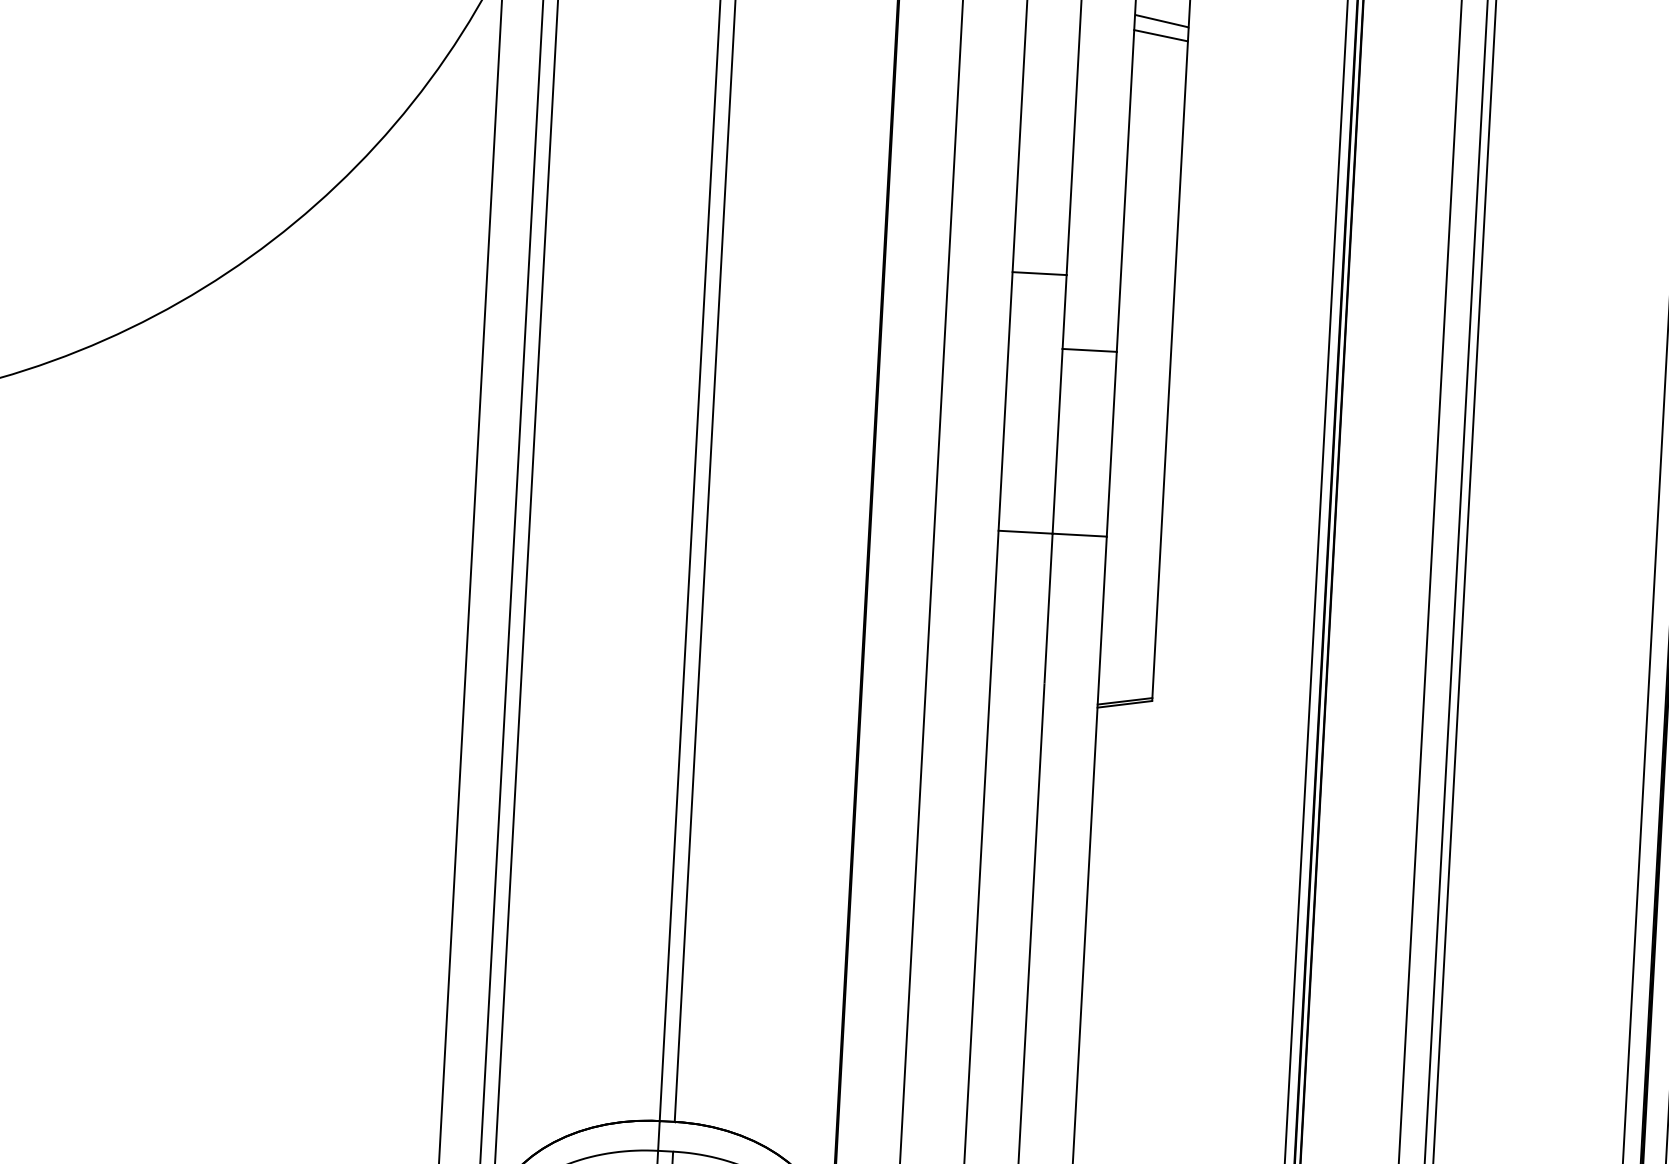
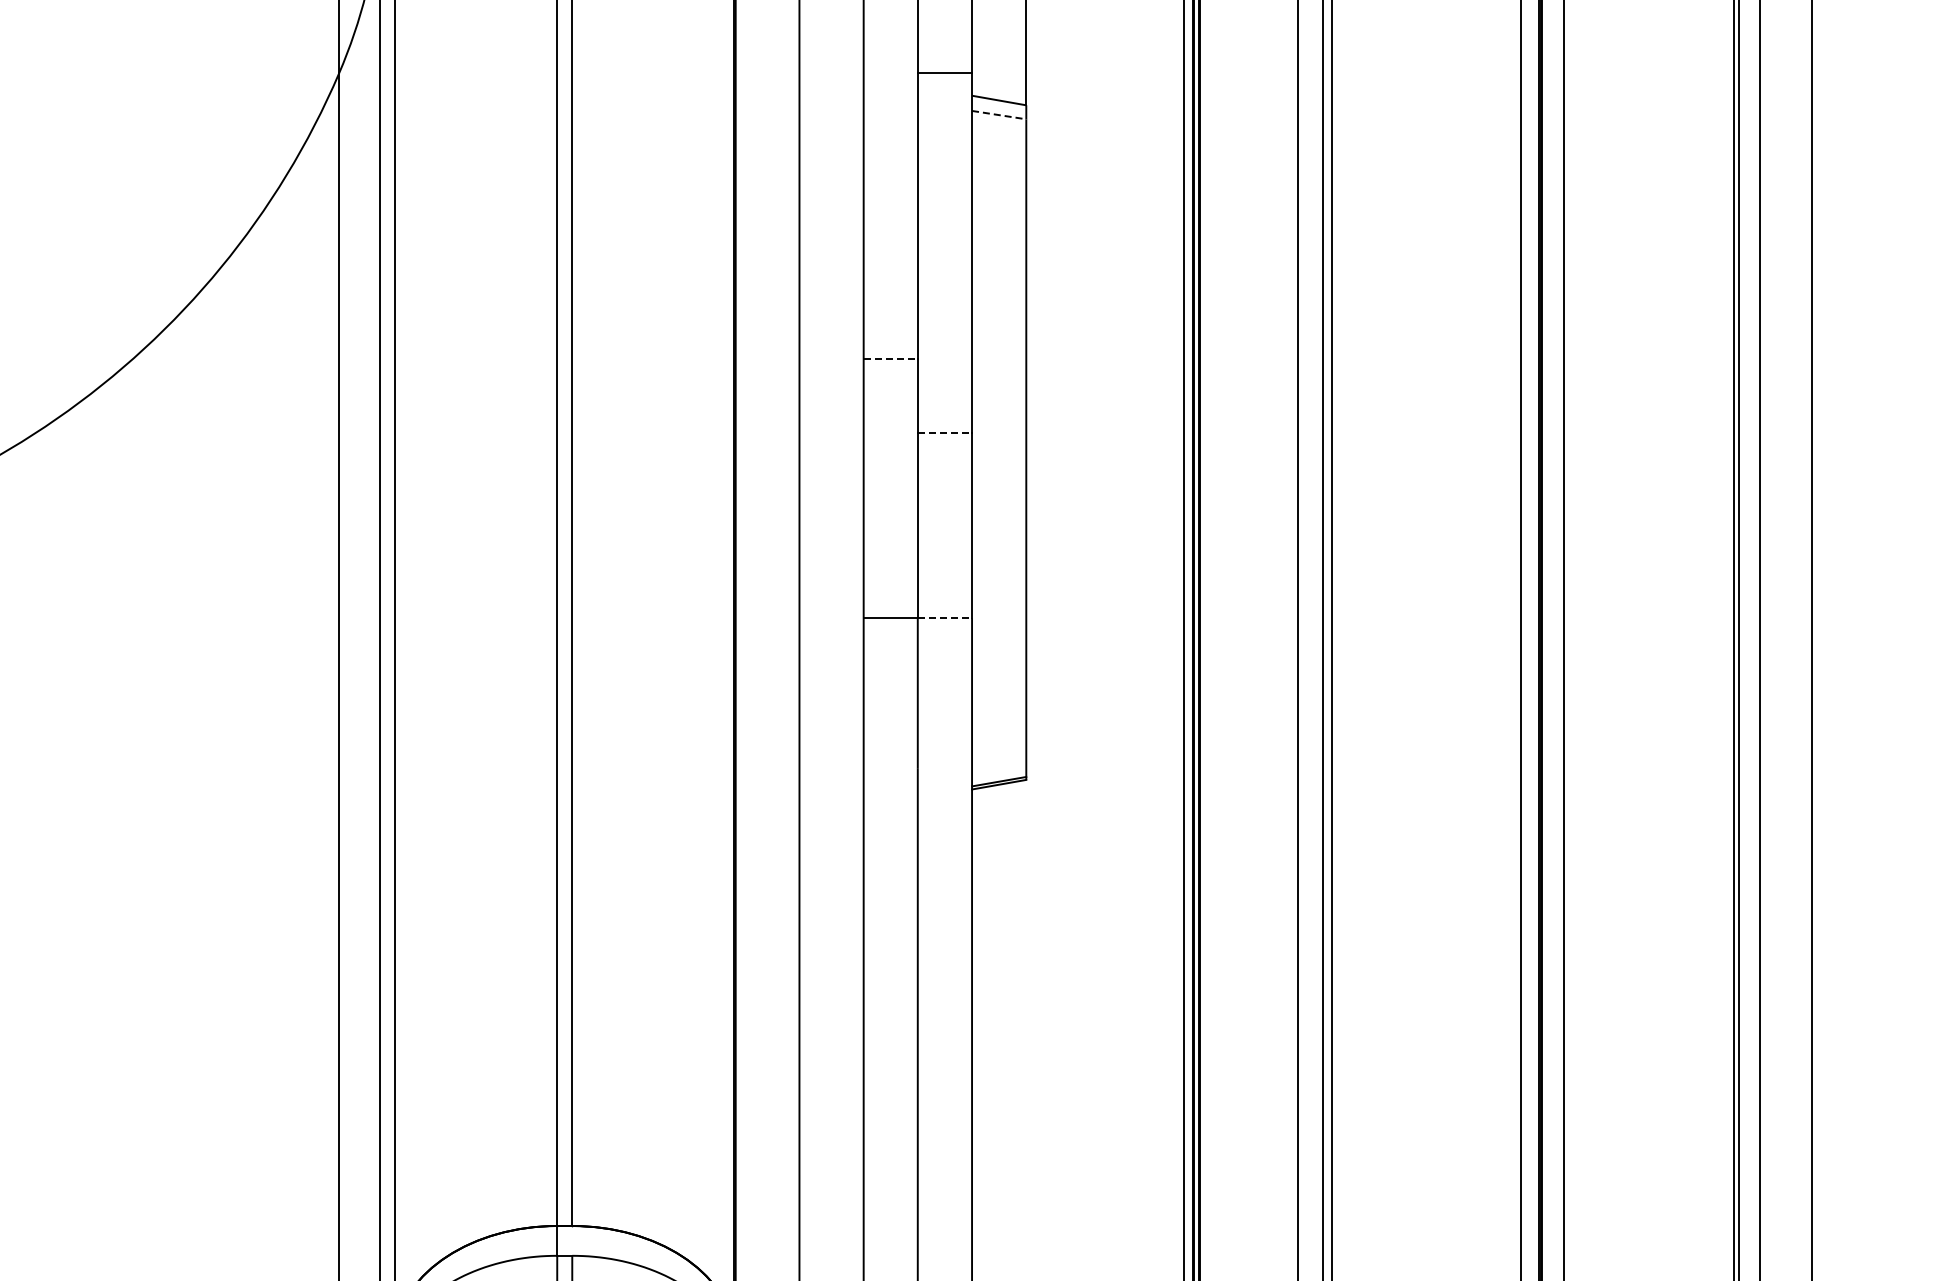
line: (1161, 36) -> (999, 115), solid -> dashed
line: (1040, 273) -> (891, 359), solid -> dashed
line: (1090, 350) -> (945, 433), solid -> dashed
line: (1080, 535) -> (945, 618), solid -> dashed

